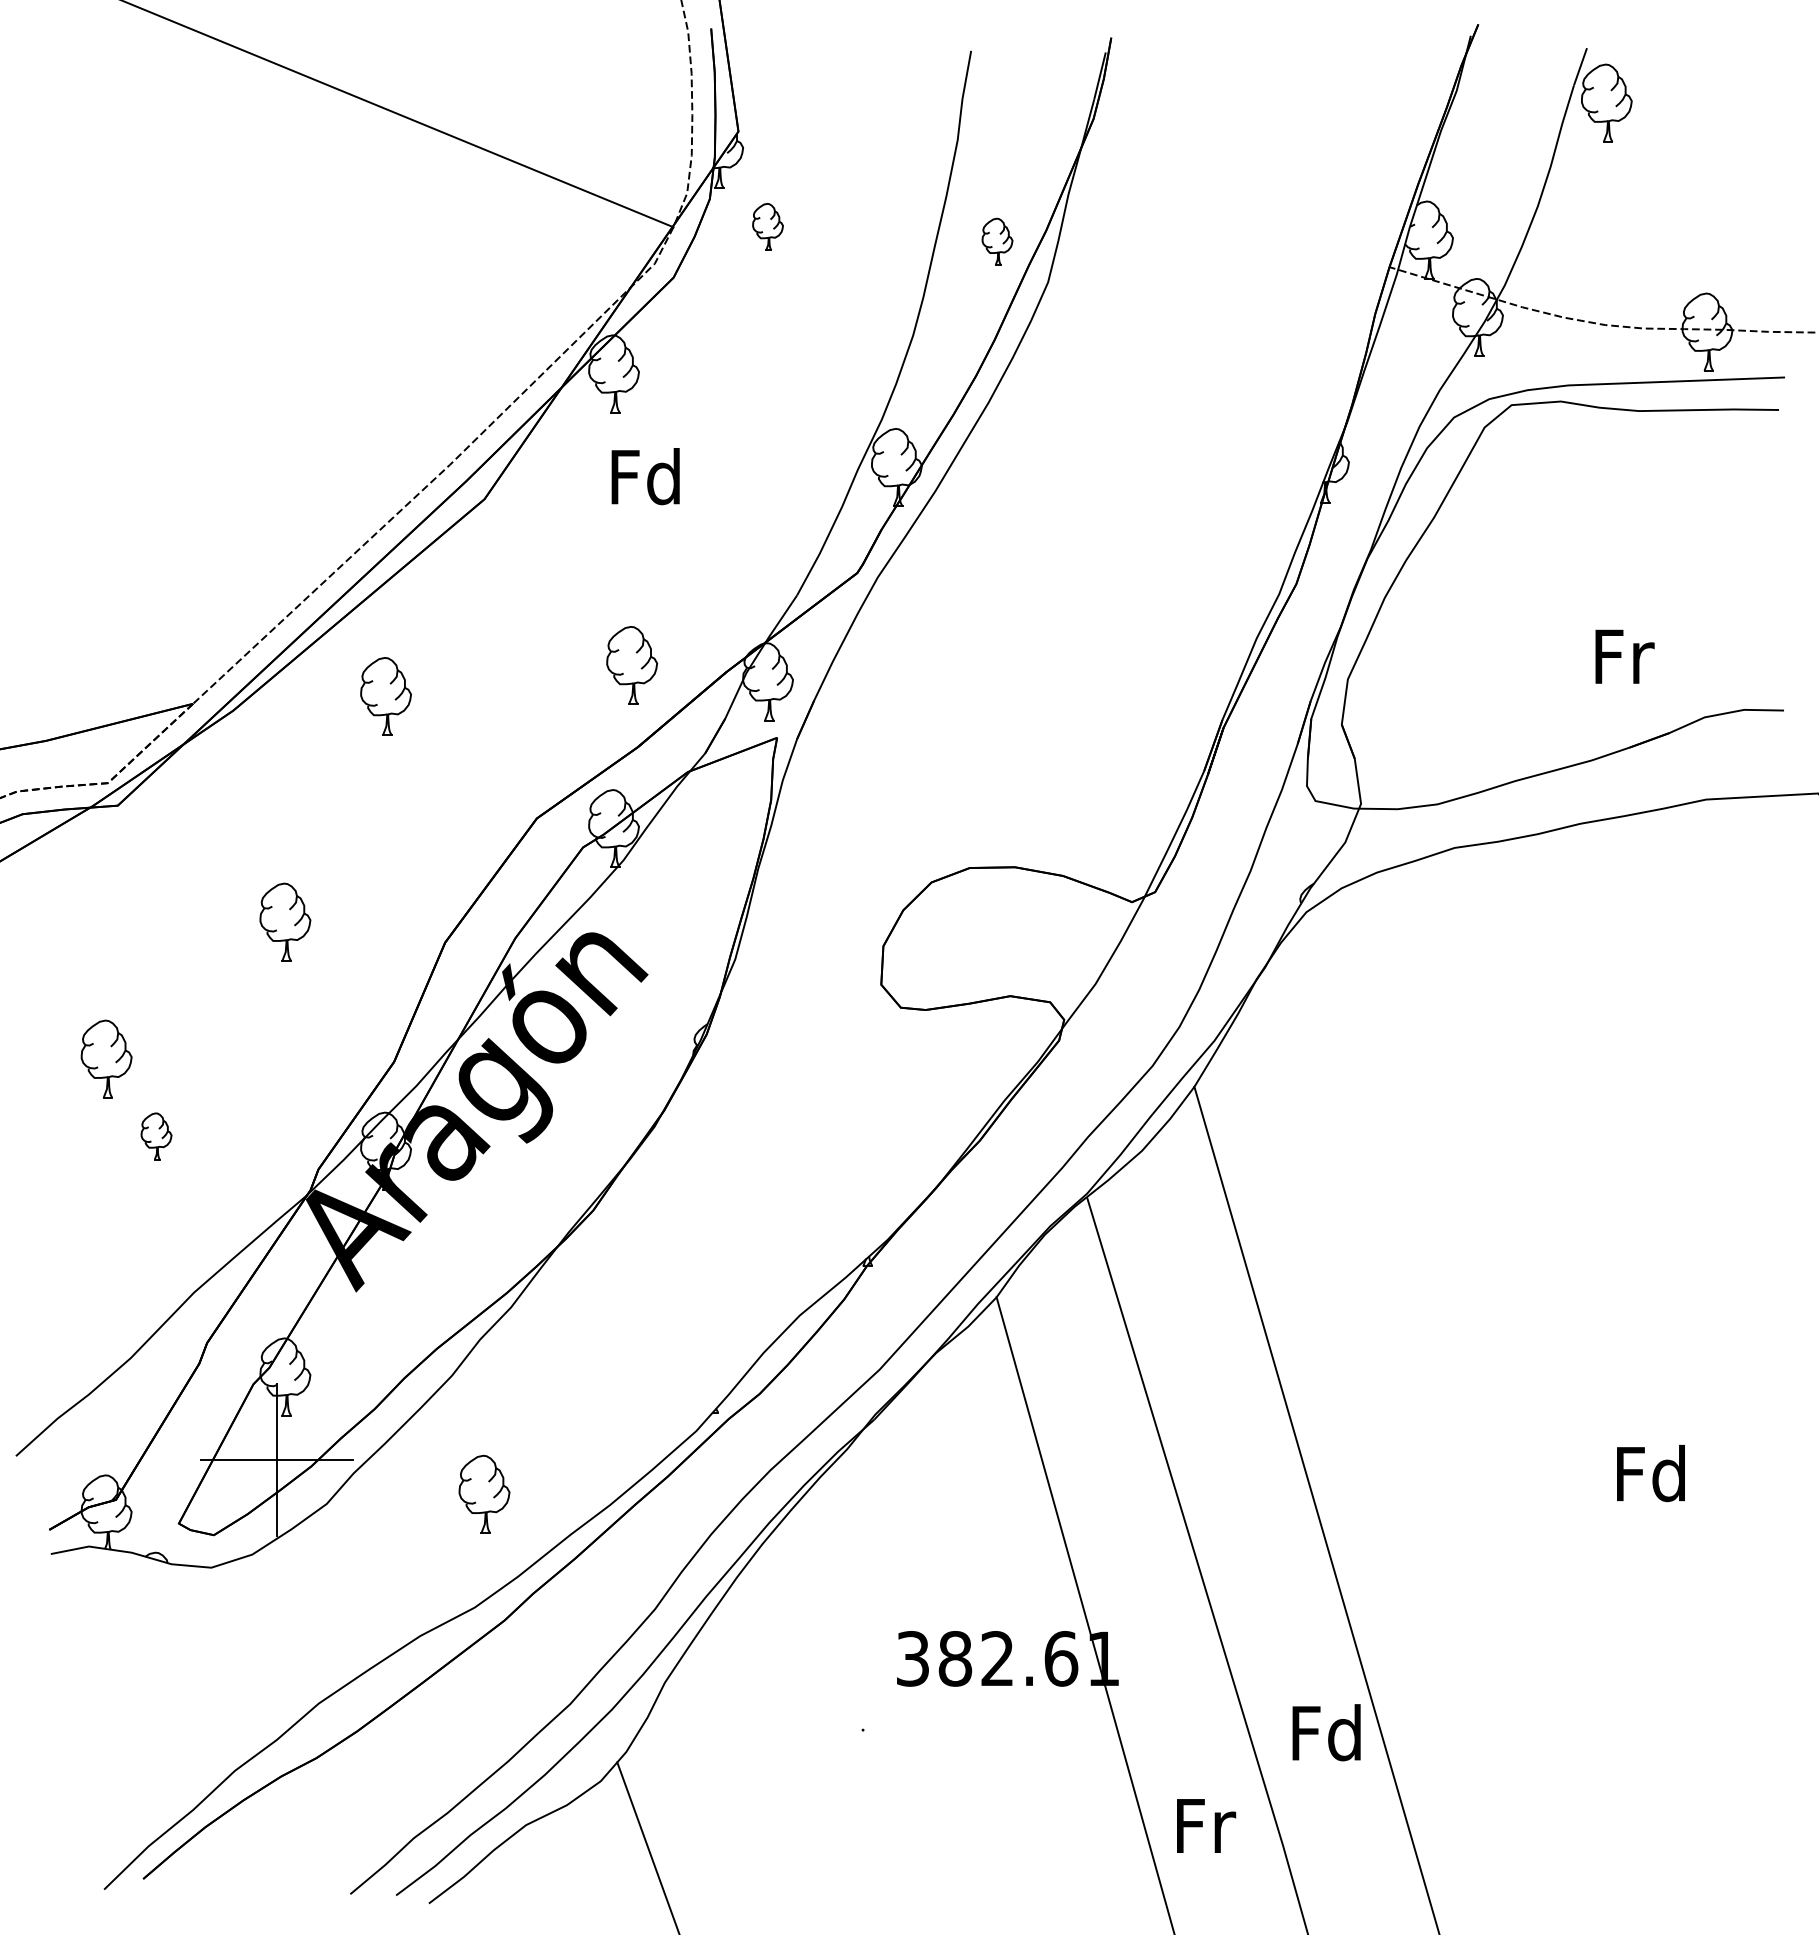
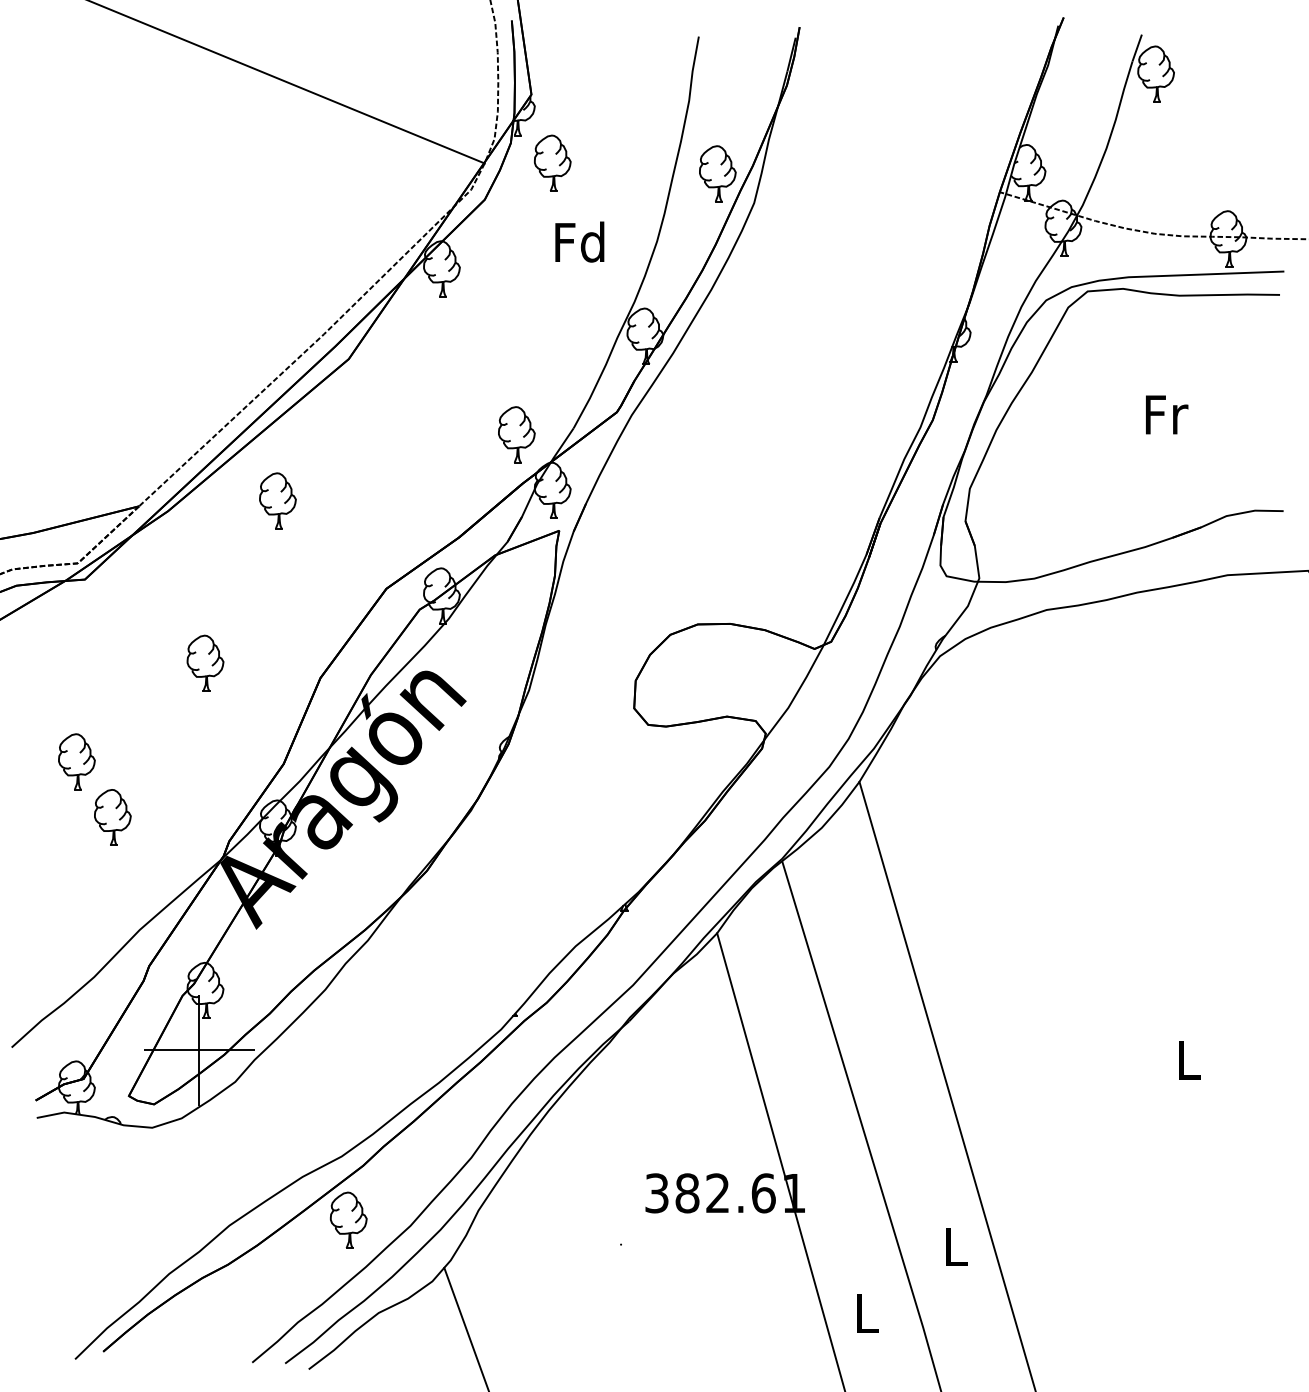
part: (767, 226) -> (552, 162), size x1.67
part: (997, 241) -> (717, 173), size x1.67
text: (645, 476) -> (579, 242), moved
text: (1624, 656) -> (1166, 414), moved
part: (632, 665) -> (517, 434), moved
part: (156, 1136) -> (112, 817), size x1.67
text: (1650, 1473) -> (1187, 1060), Fd -> L
part: (484, 1493) -> (348, 1219), moved
text: (1326, 1732) -> (954, 1246), Fd -> L
text: (1206, 1825) -> (868, 1313), Fr -> L

